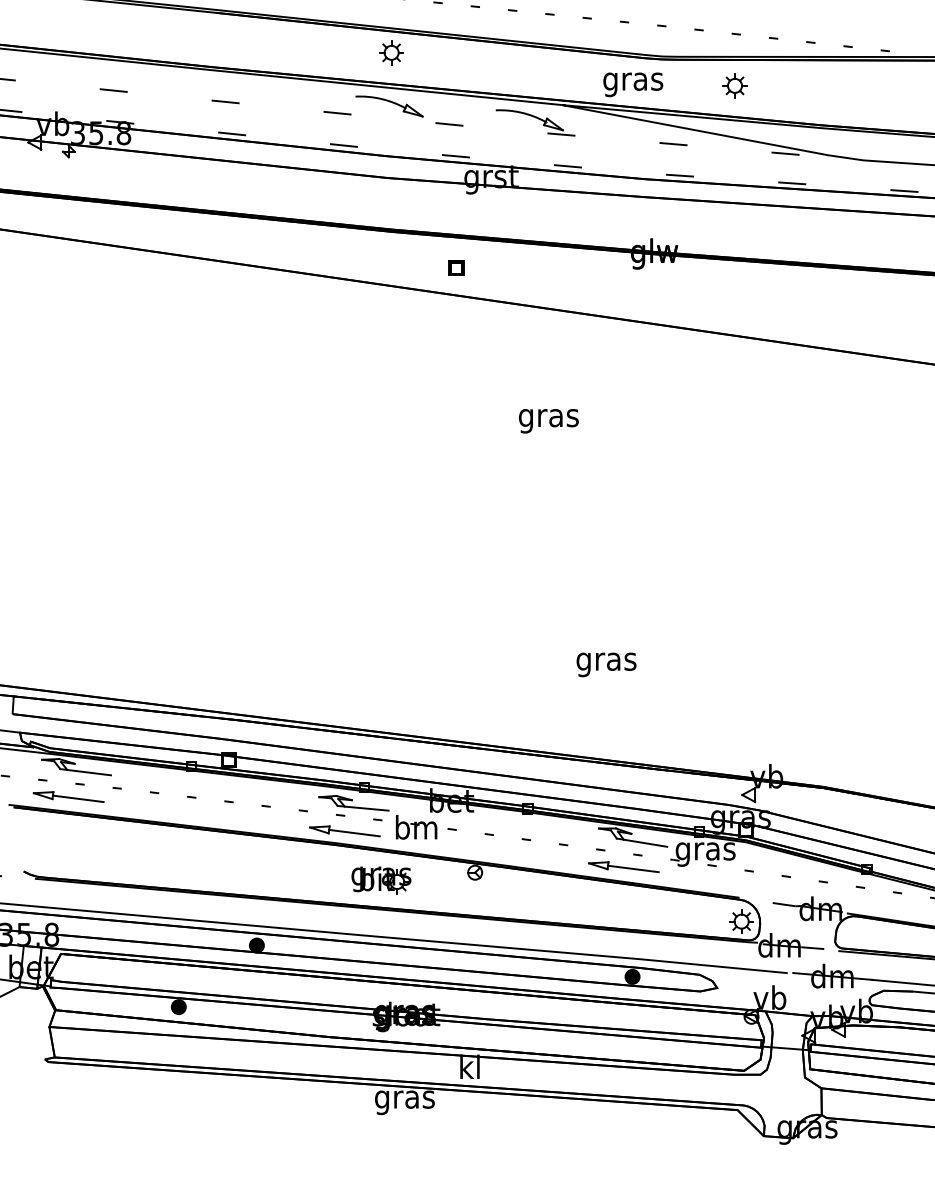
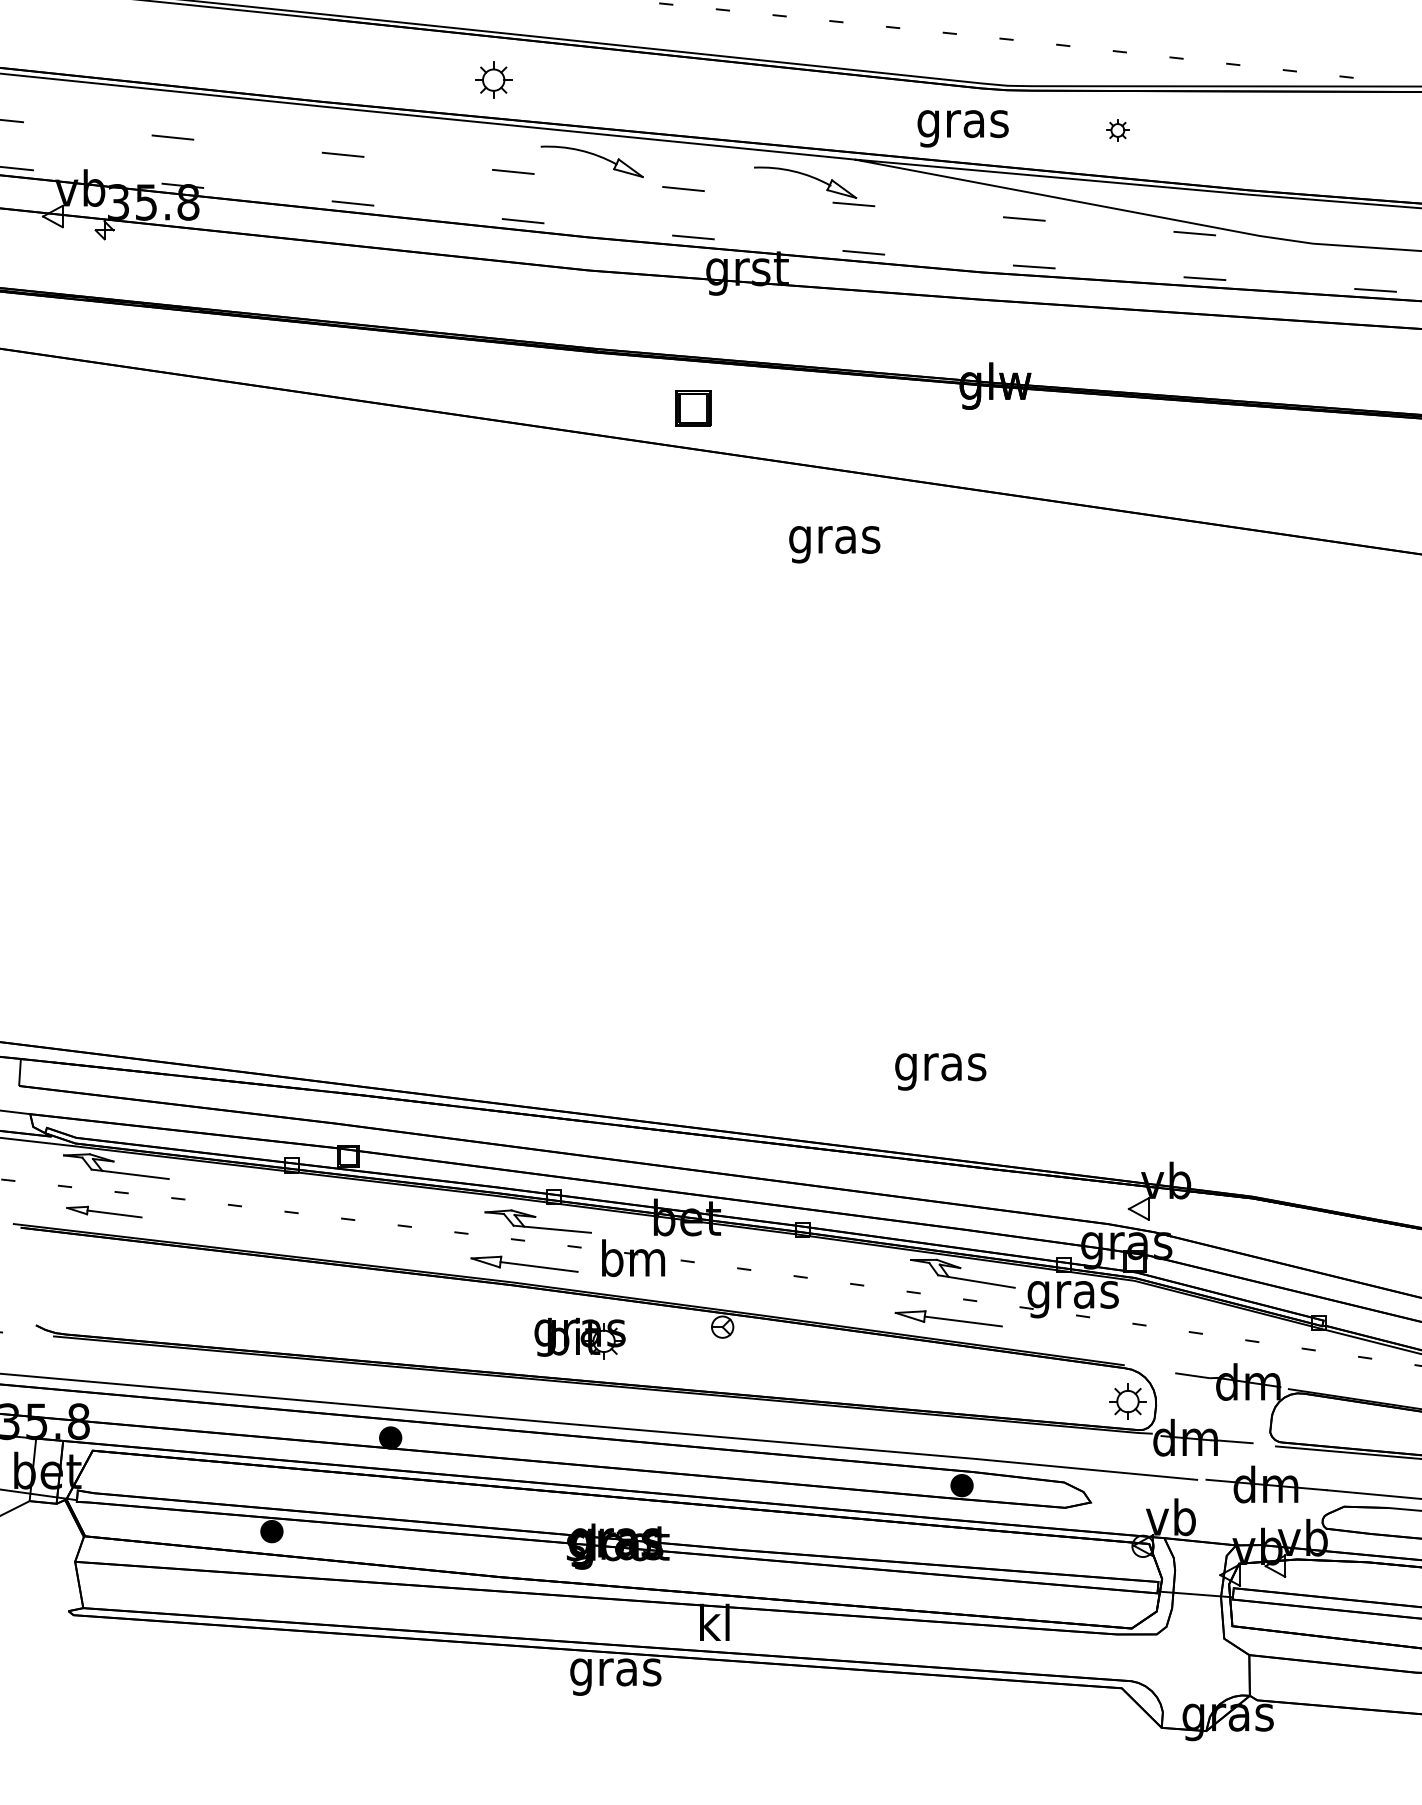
part: (391, 52) -> (493, 79), moved
part: (734, 85) -> (1117, 129), size x0.6
part: (456, 267) -> (694, 406), size x1.6
text: (548, 421) -> (834, 545), moved
text: (606, 664) -> (940, 1071), moved
part: (68, 796) -> (104, 1211), size x0.7

